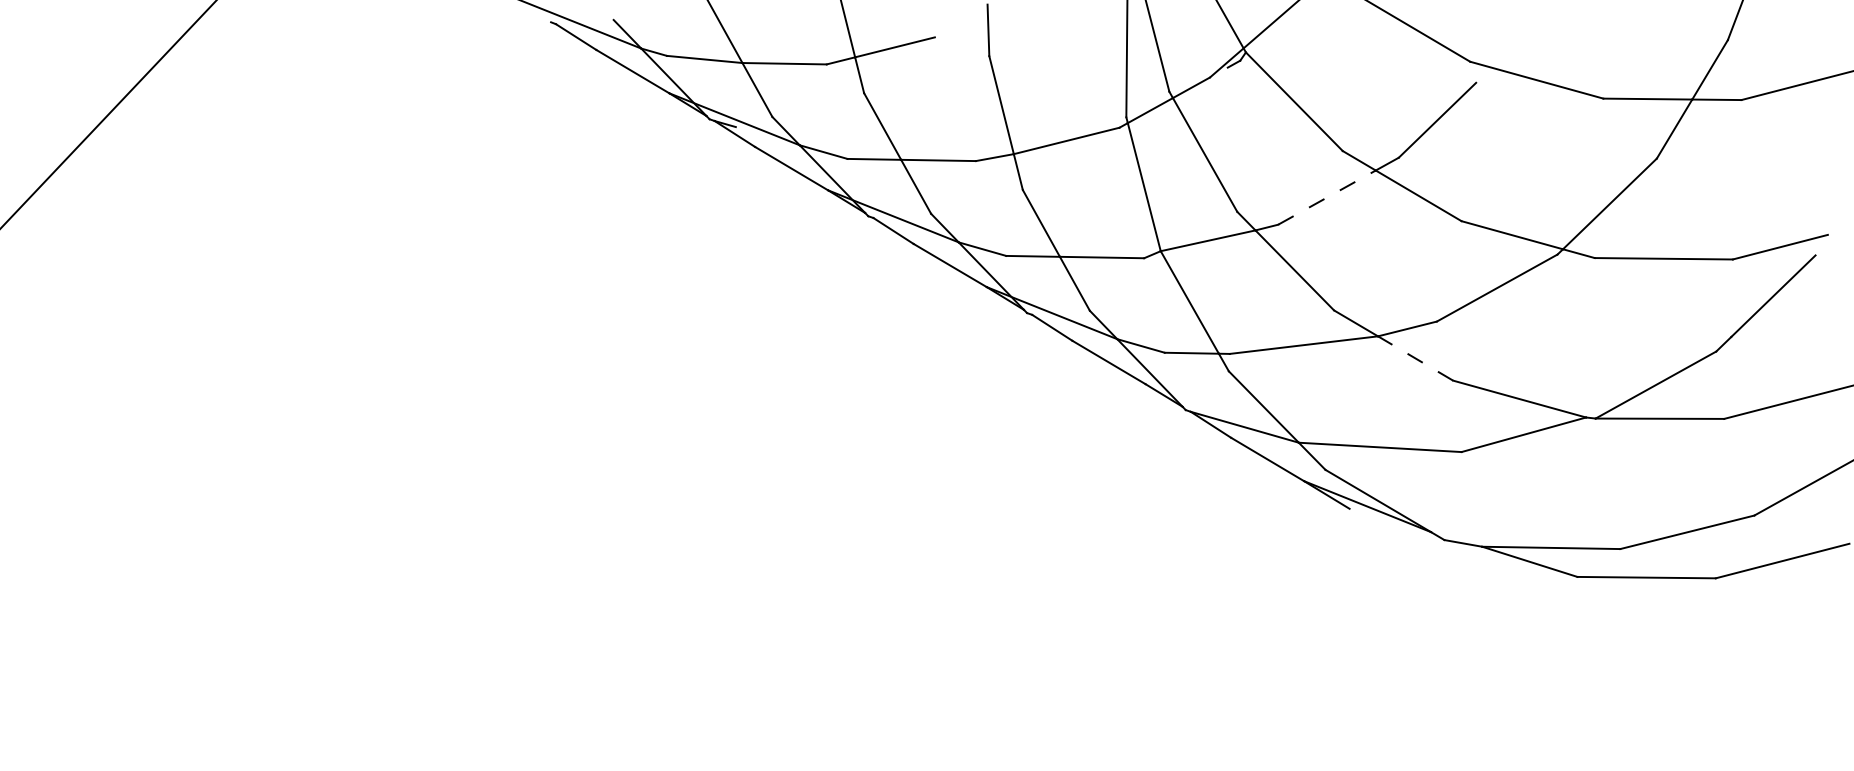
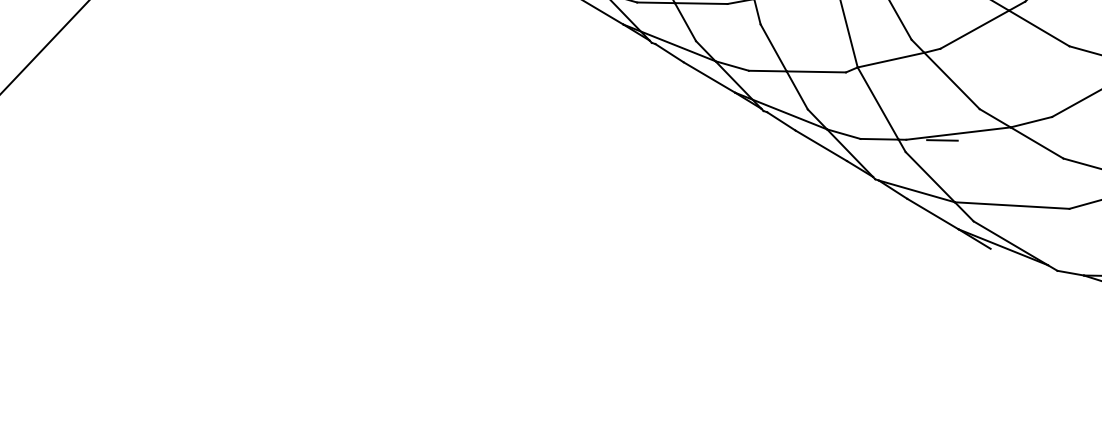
line: (1326, 197) -> (974, 29), dashed -> solid
line: (1280, 354) -> (942, 140), added
line: (1415, 358) -> (1037, 142), dashed -> solid

